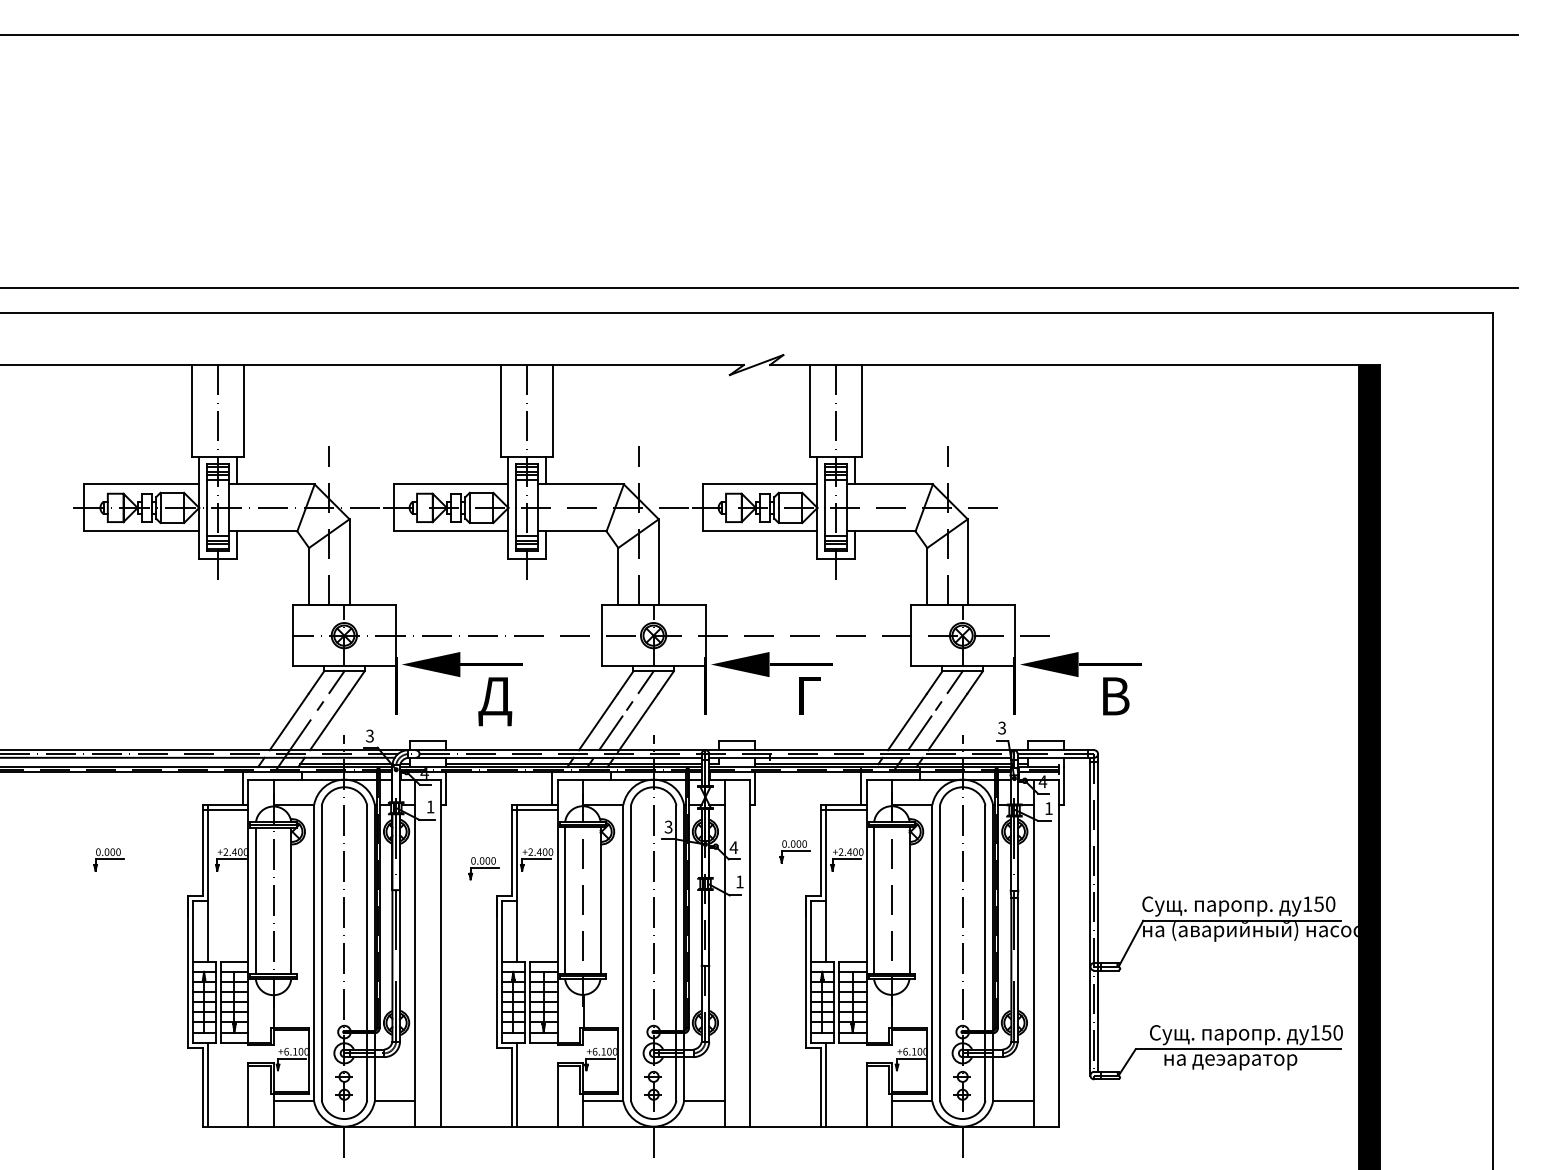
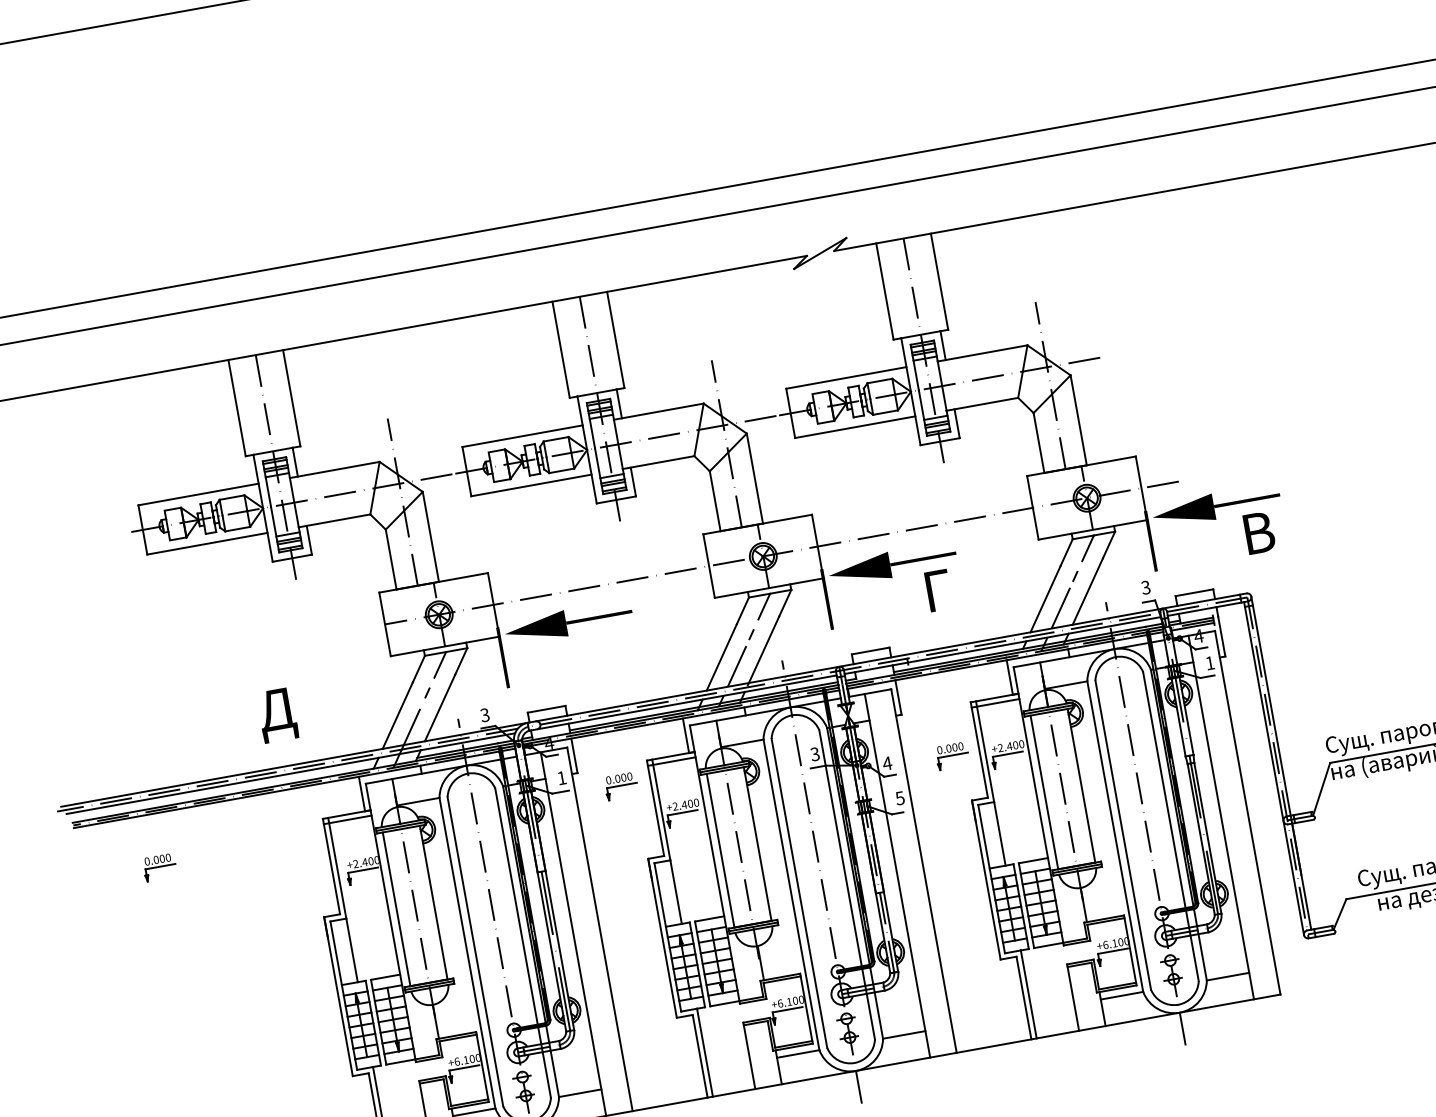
text: (495, 701) -> (277, 715), moved
part: (108, 859) -> (159, 867), moved
part: (483, 868) -> (620, 786), moved
text: (739, 881) -> (899, 797), 1 -> 5

